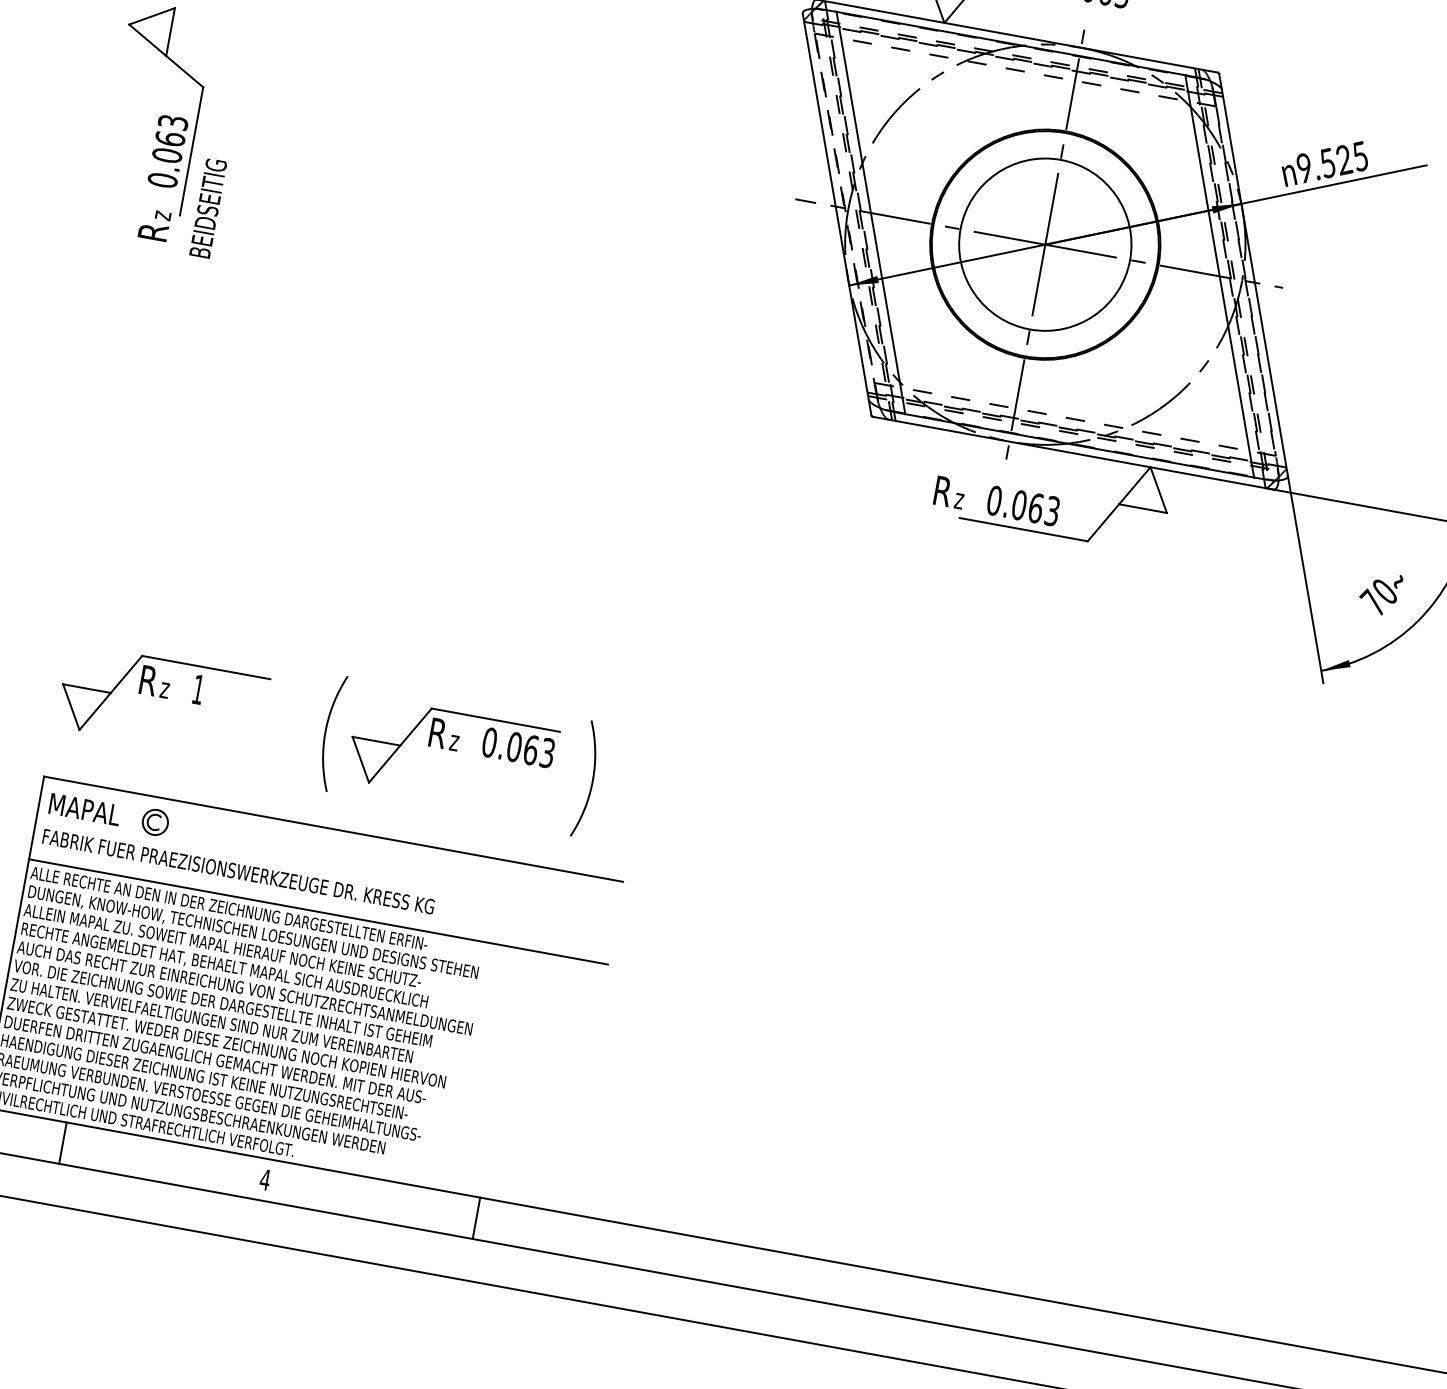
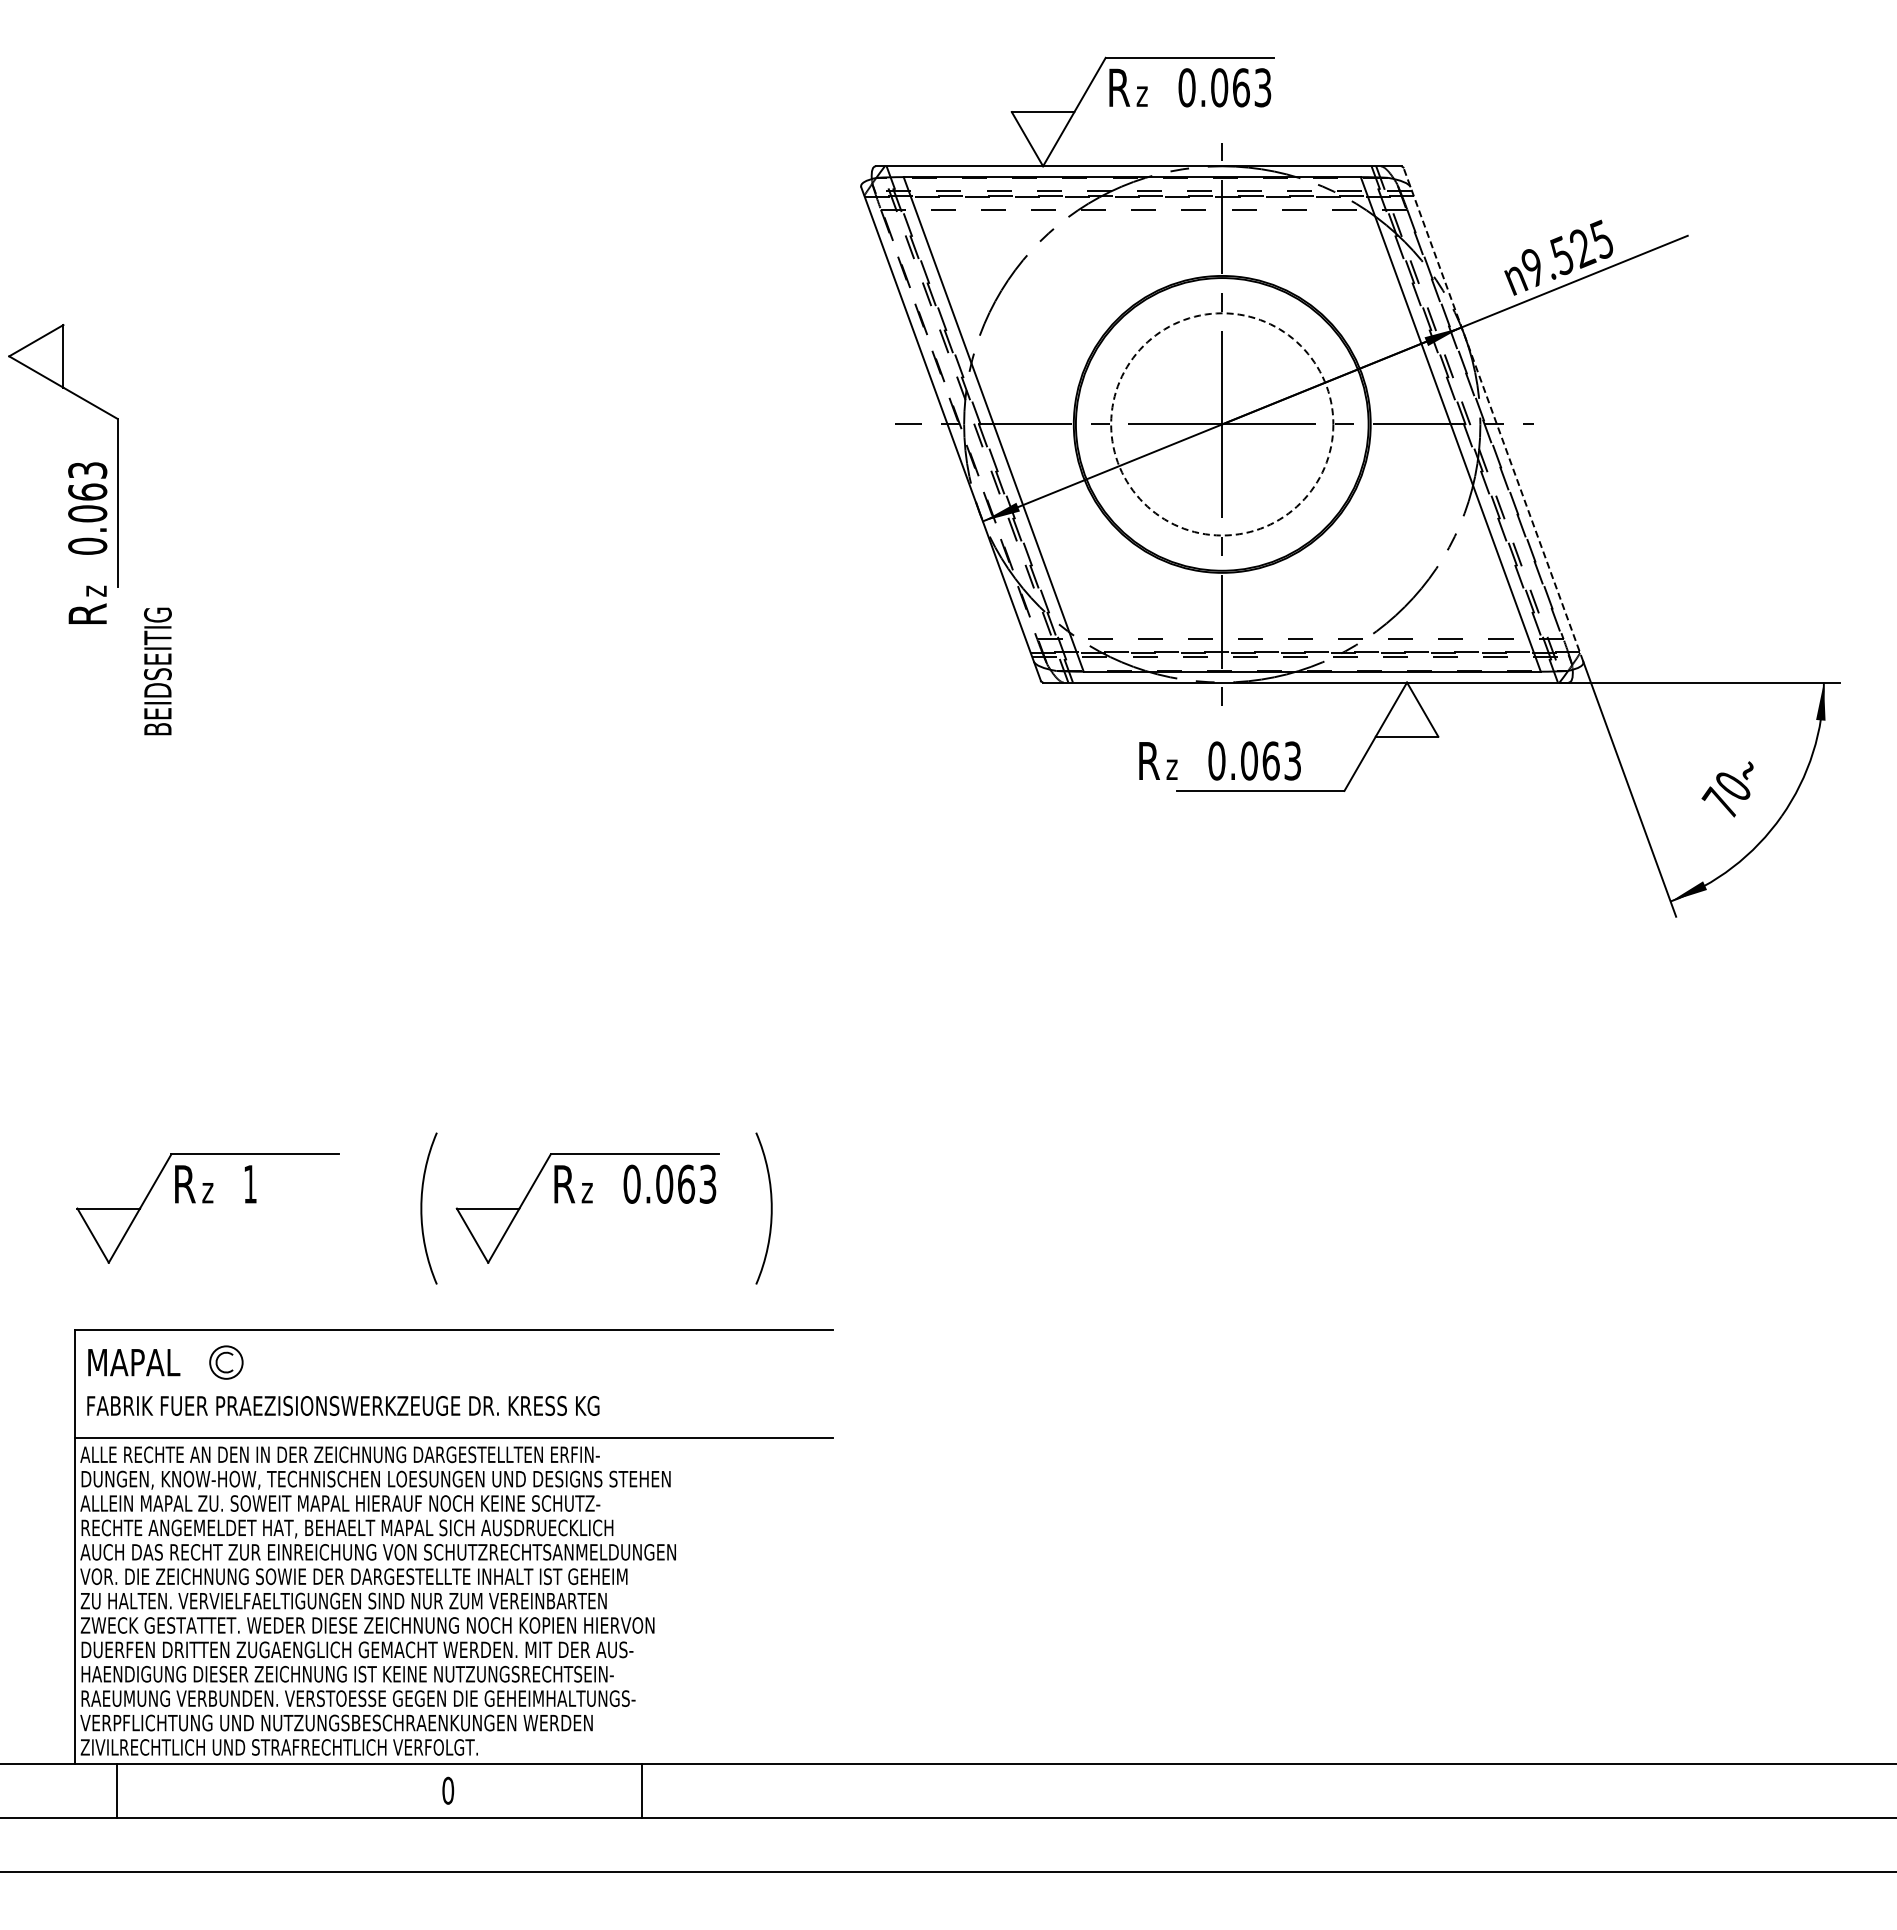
text: (207, 208) -> (157, 671), moved
circle: (1045, 244) -> (1222, 424), solid -> dashed
line: (1253, 274) -> (1493, 414), solid -> dashed
line: (63, 1142) -> (117, 1790), moved
text: (265, 1179) -> (448, 1790), 4 -> 0
line: (476, 1218) -> (642, 1790), moved

